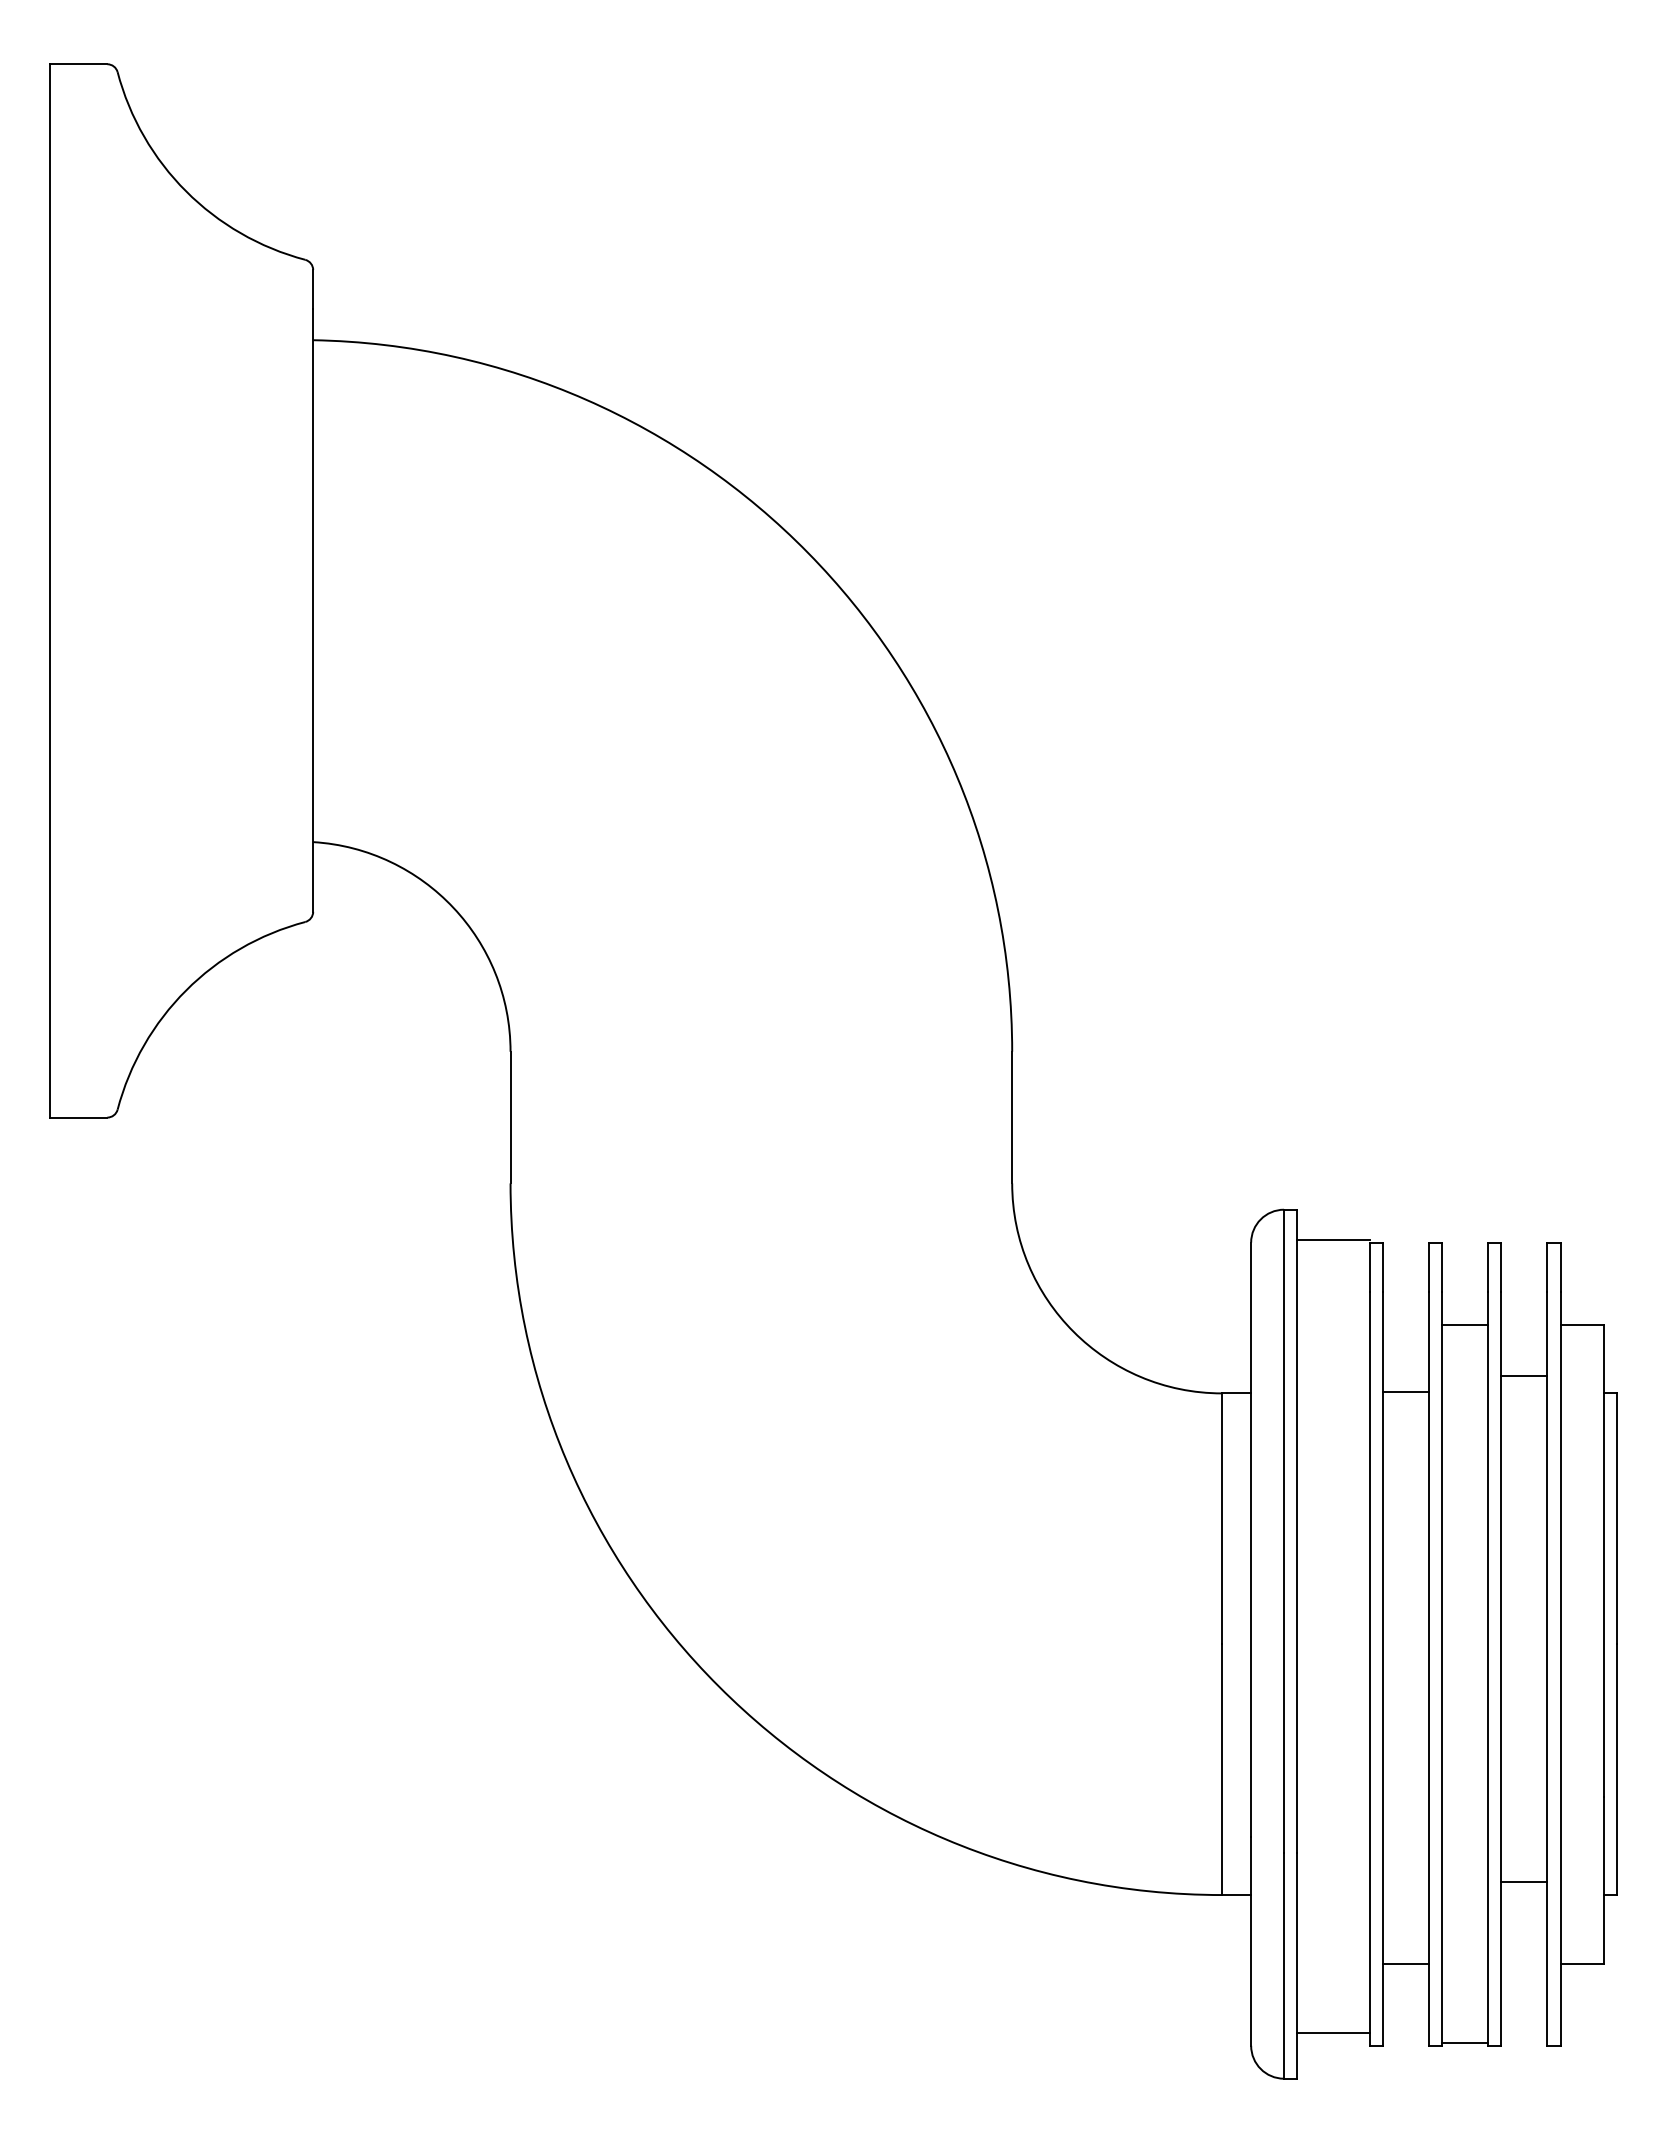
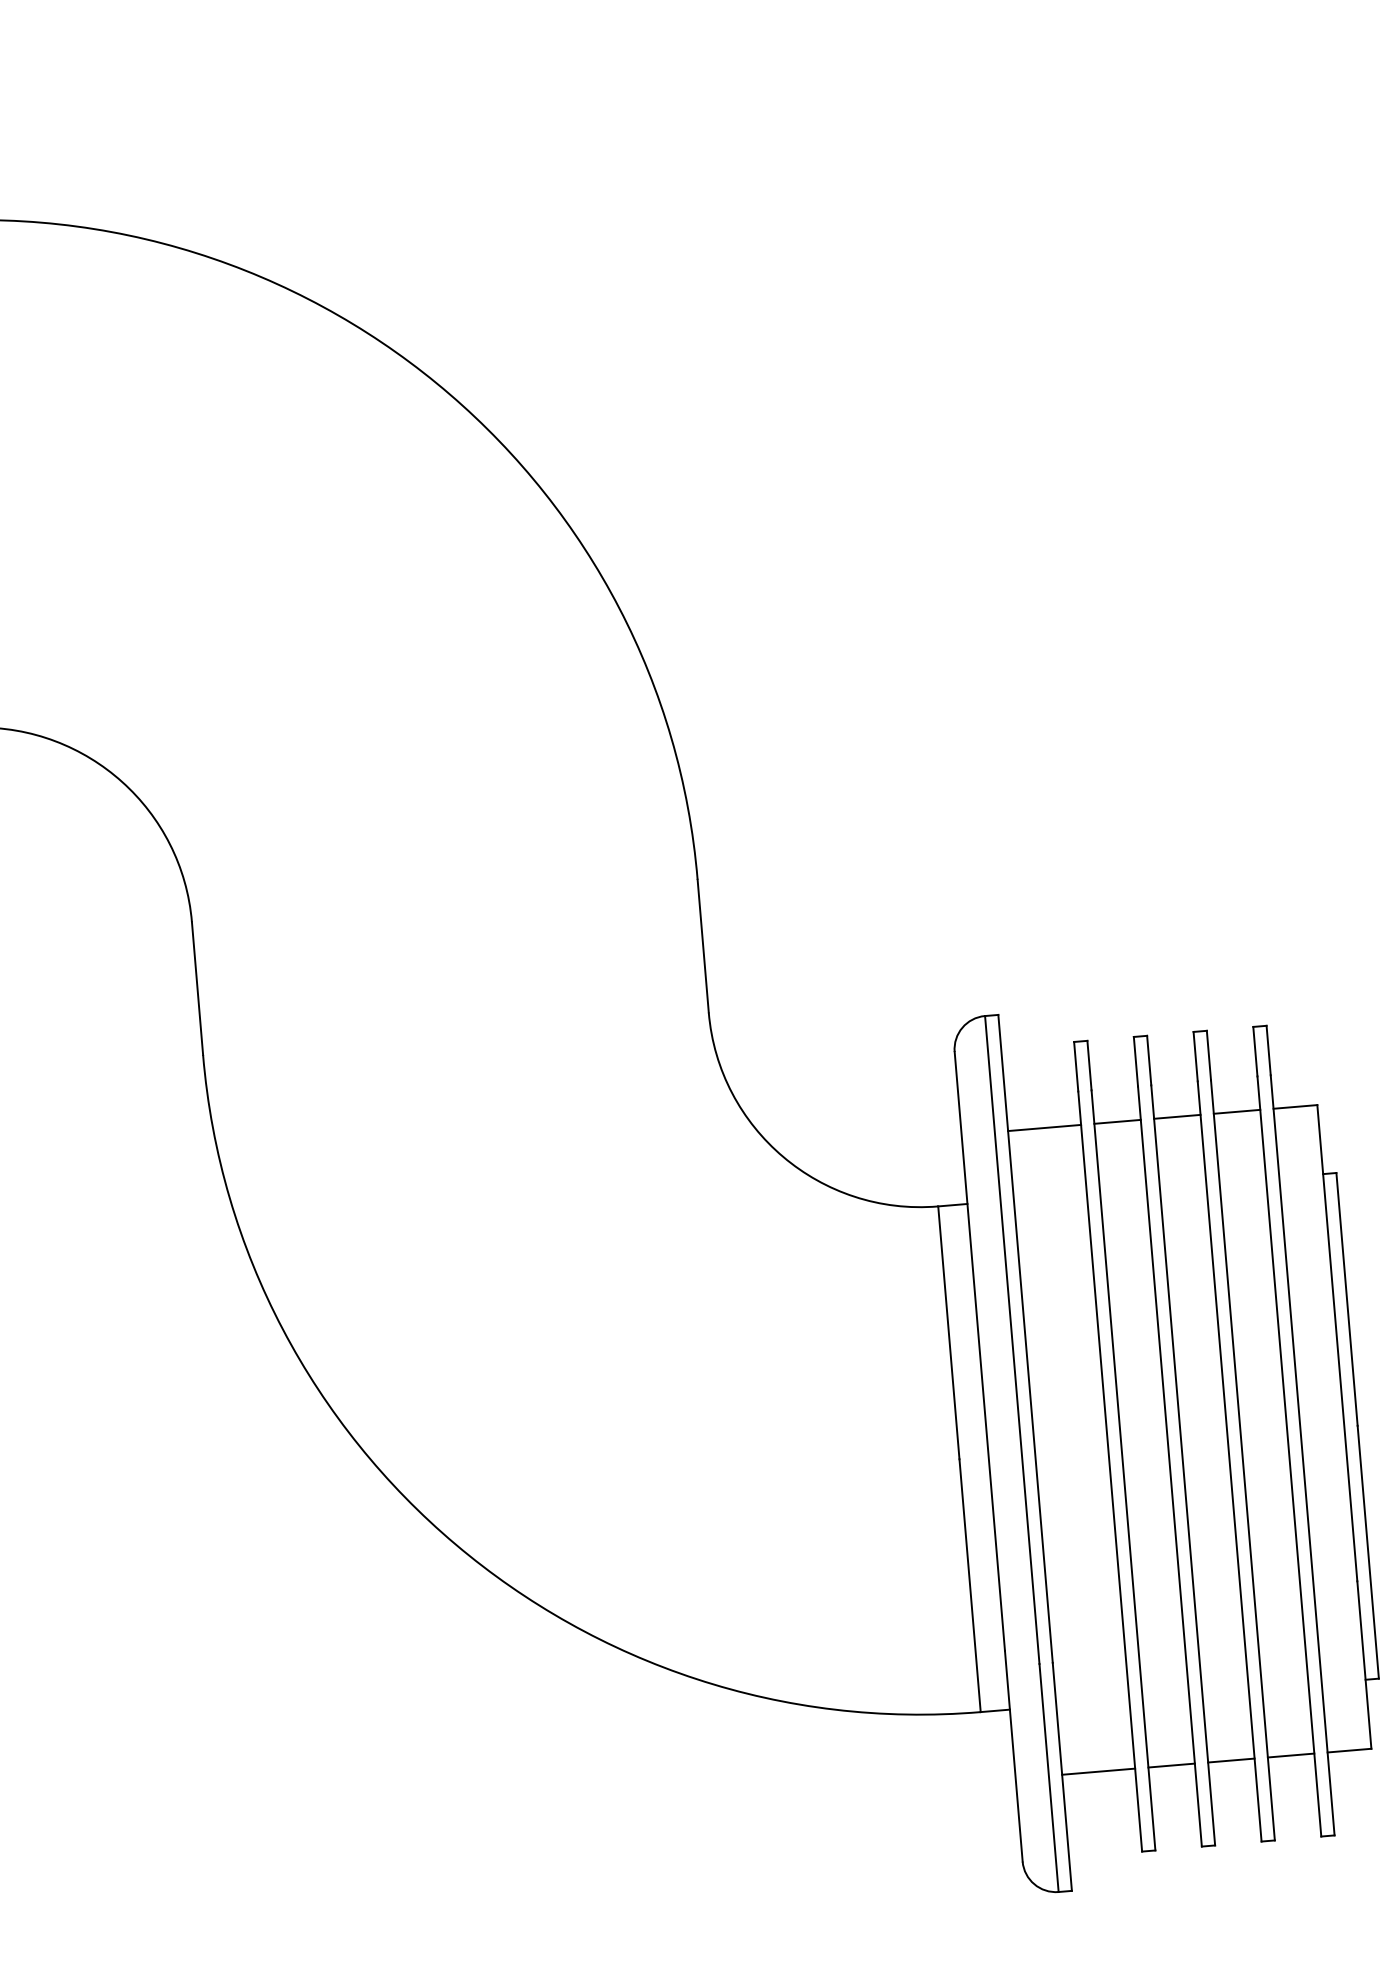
line: (1333, 1239) -> (1044, 1127), moved
line: (1524, 1375) -> (1237, 1111), moved
line: (1405, 1391) -> (1117, 1121), moved
line: (1524, 1881) -> (1291, 1755), moved
line: (1333, 2032) -> (1098, 1771), moved
line: (1465, 2042) -> (1231, 1760), moved

